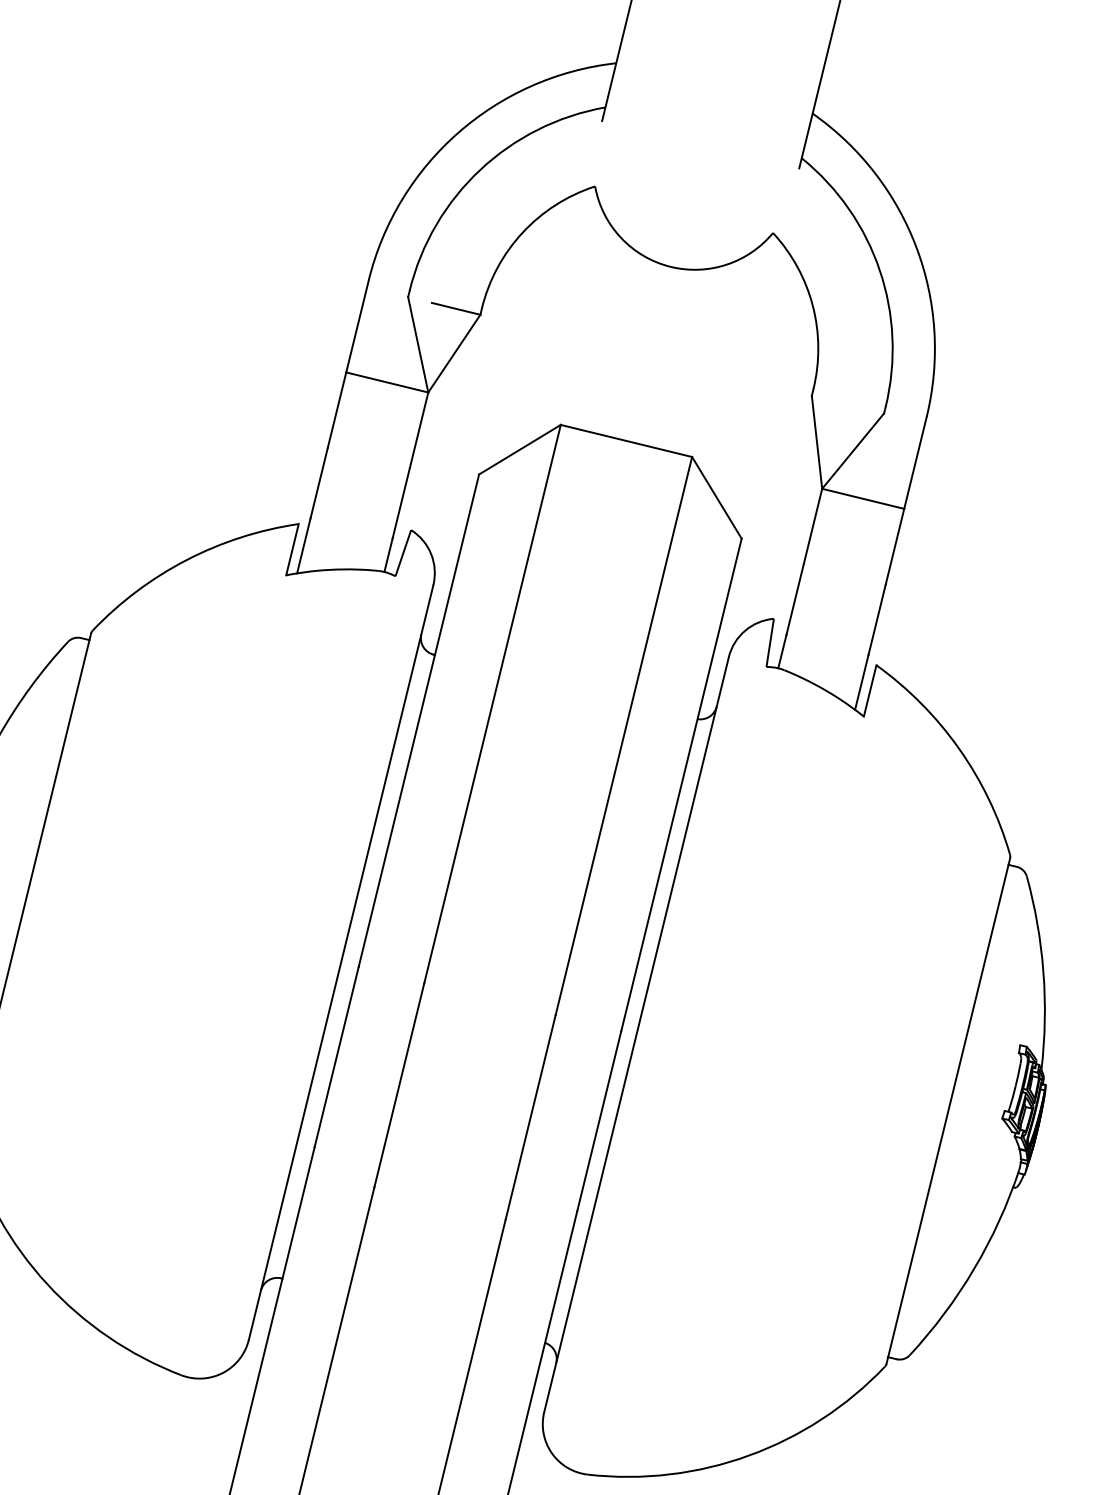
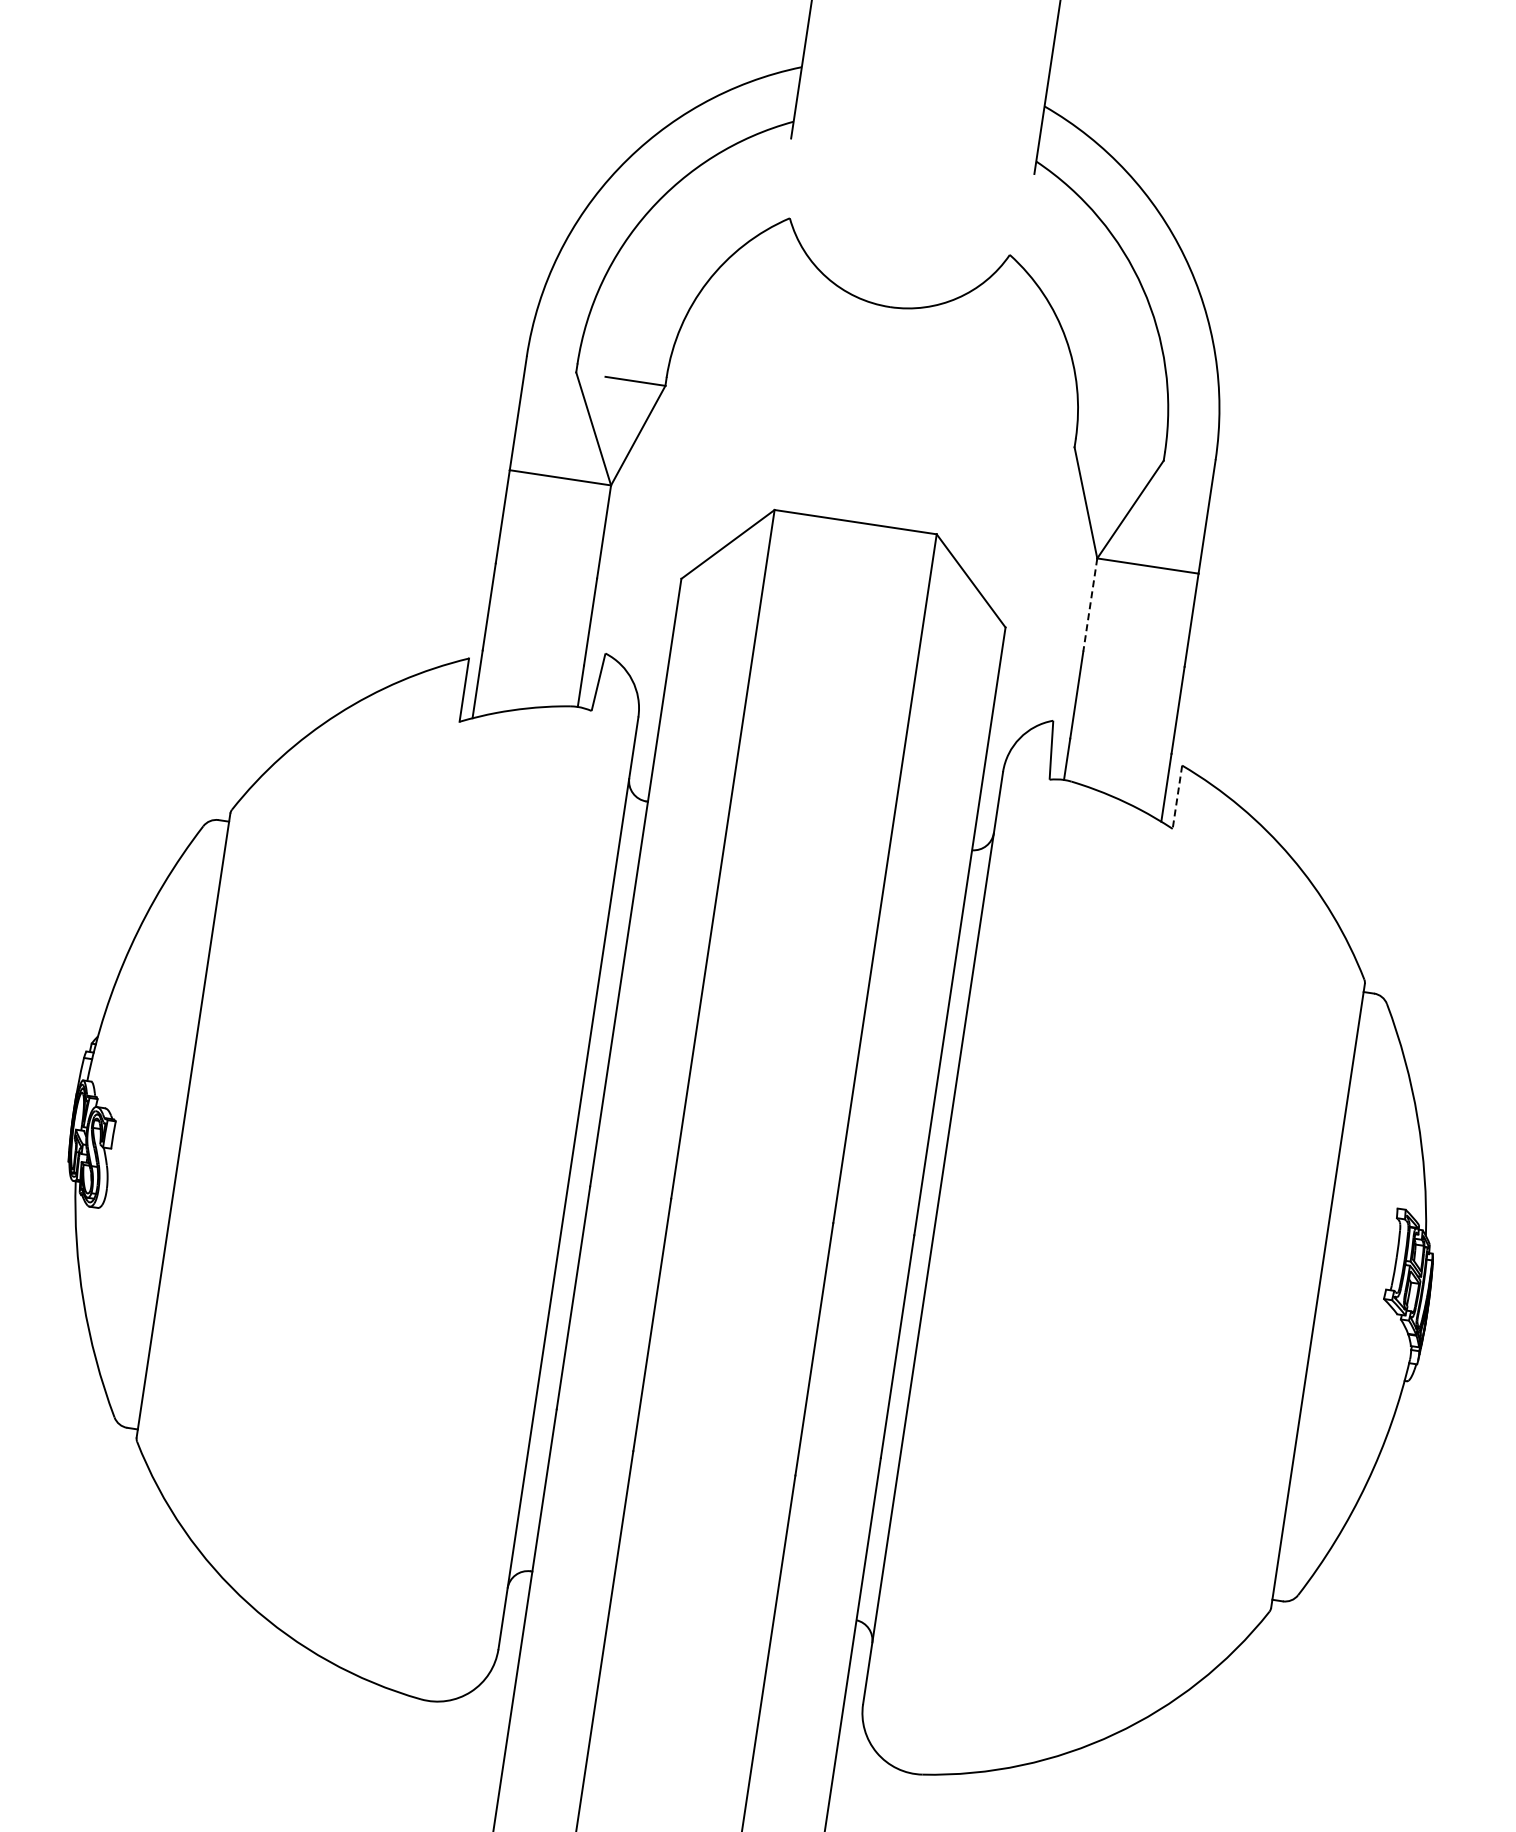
line: (813, 526) -> (1090, 605), solid -> dashed
line: (870, 691) -> (1177, 797), solid -> dashed

